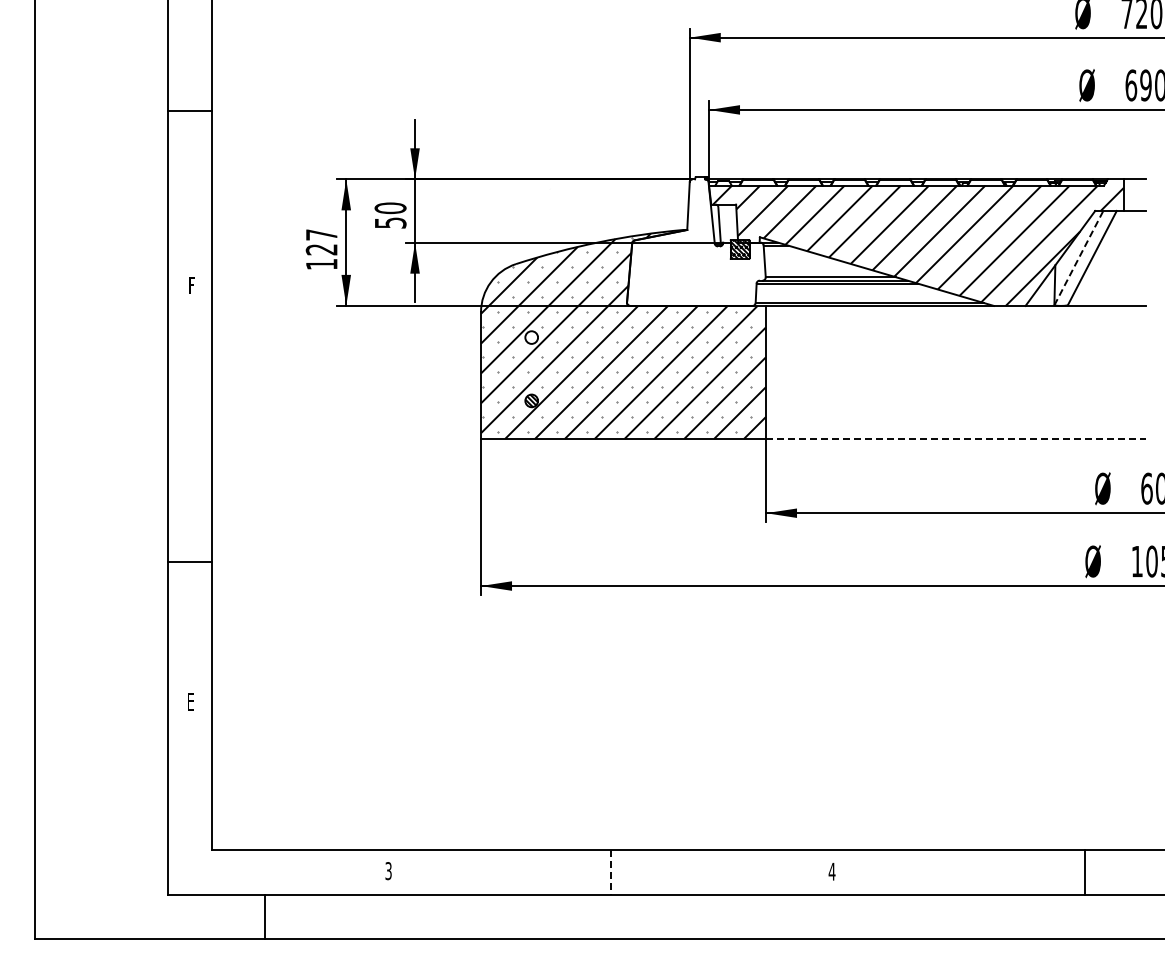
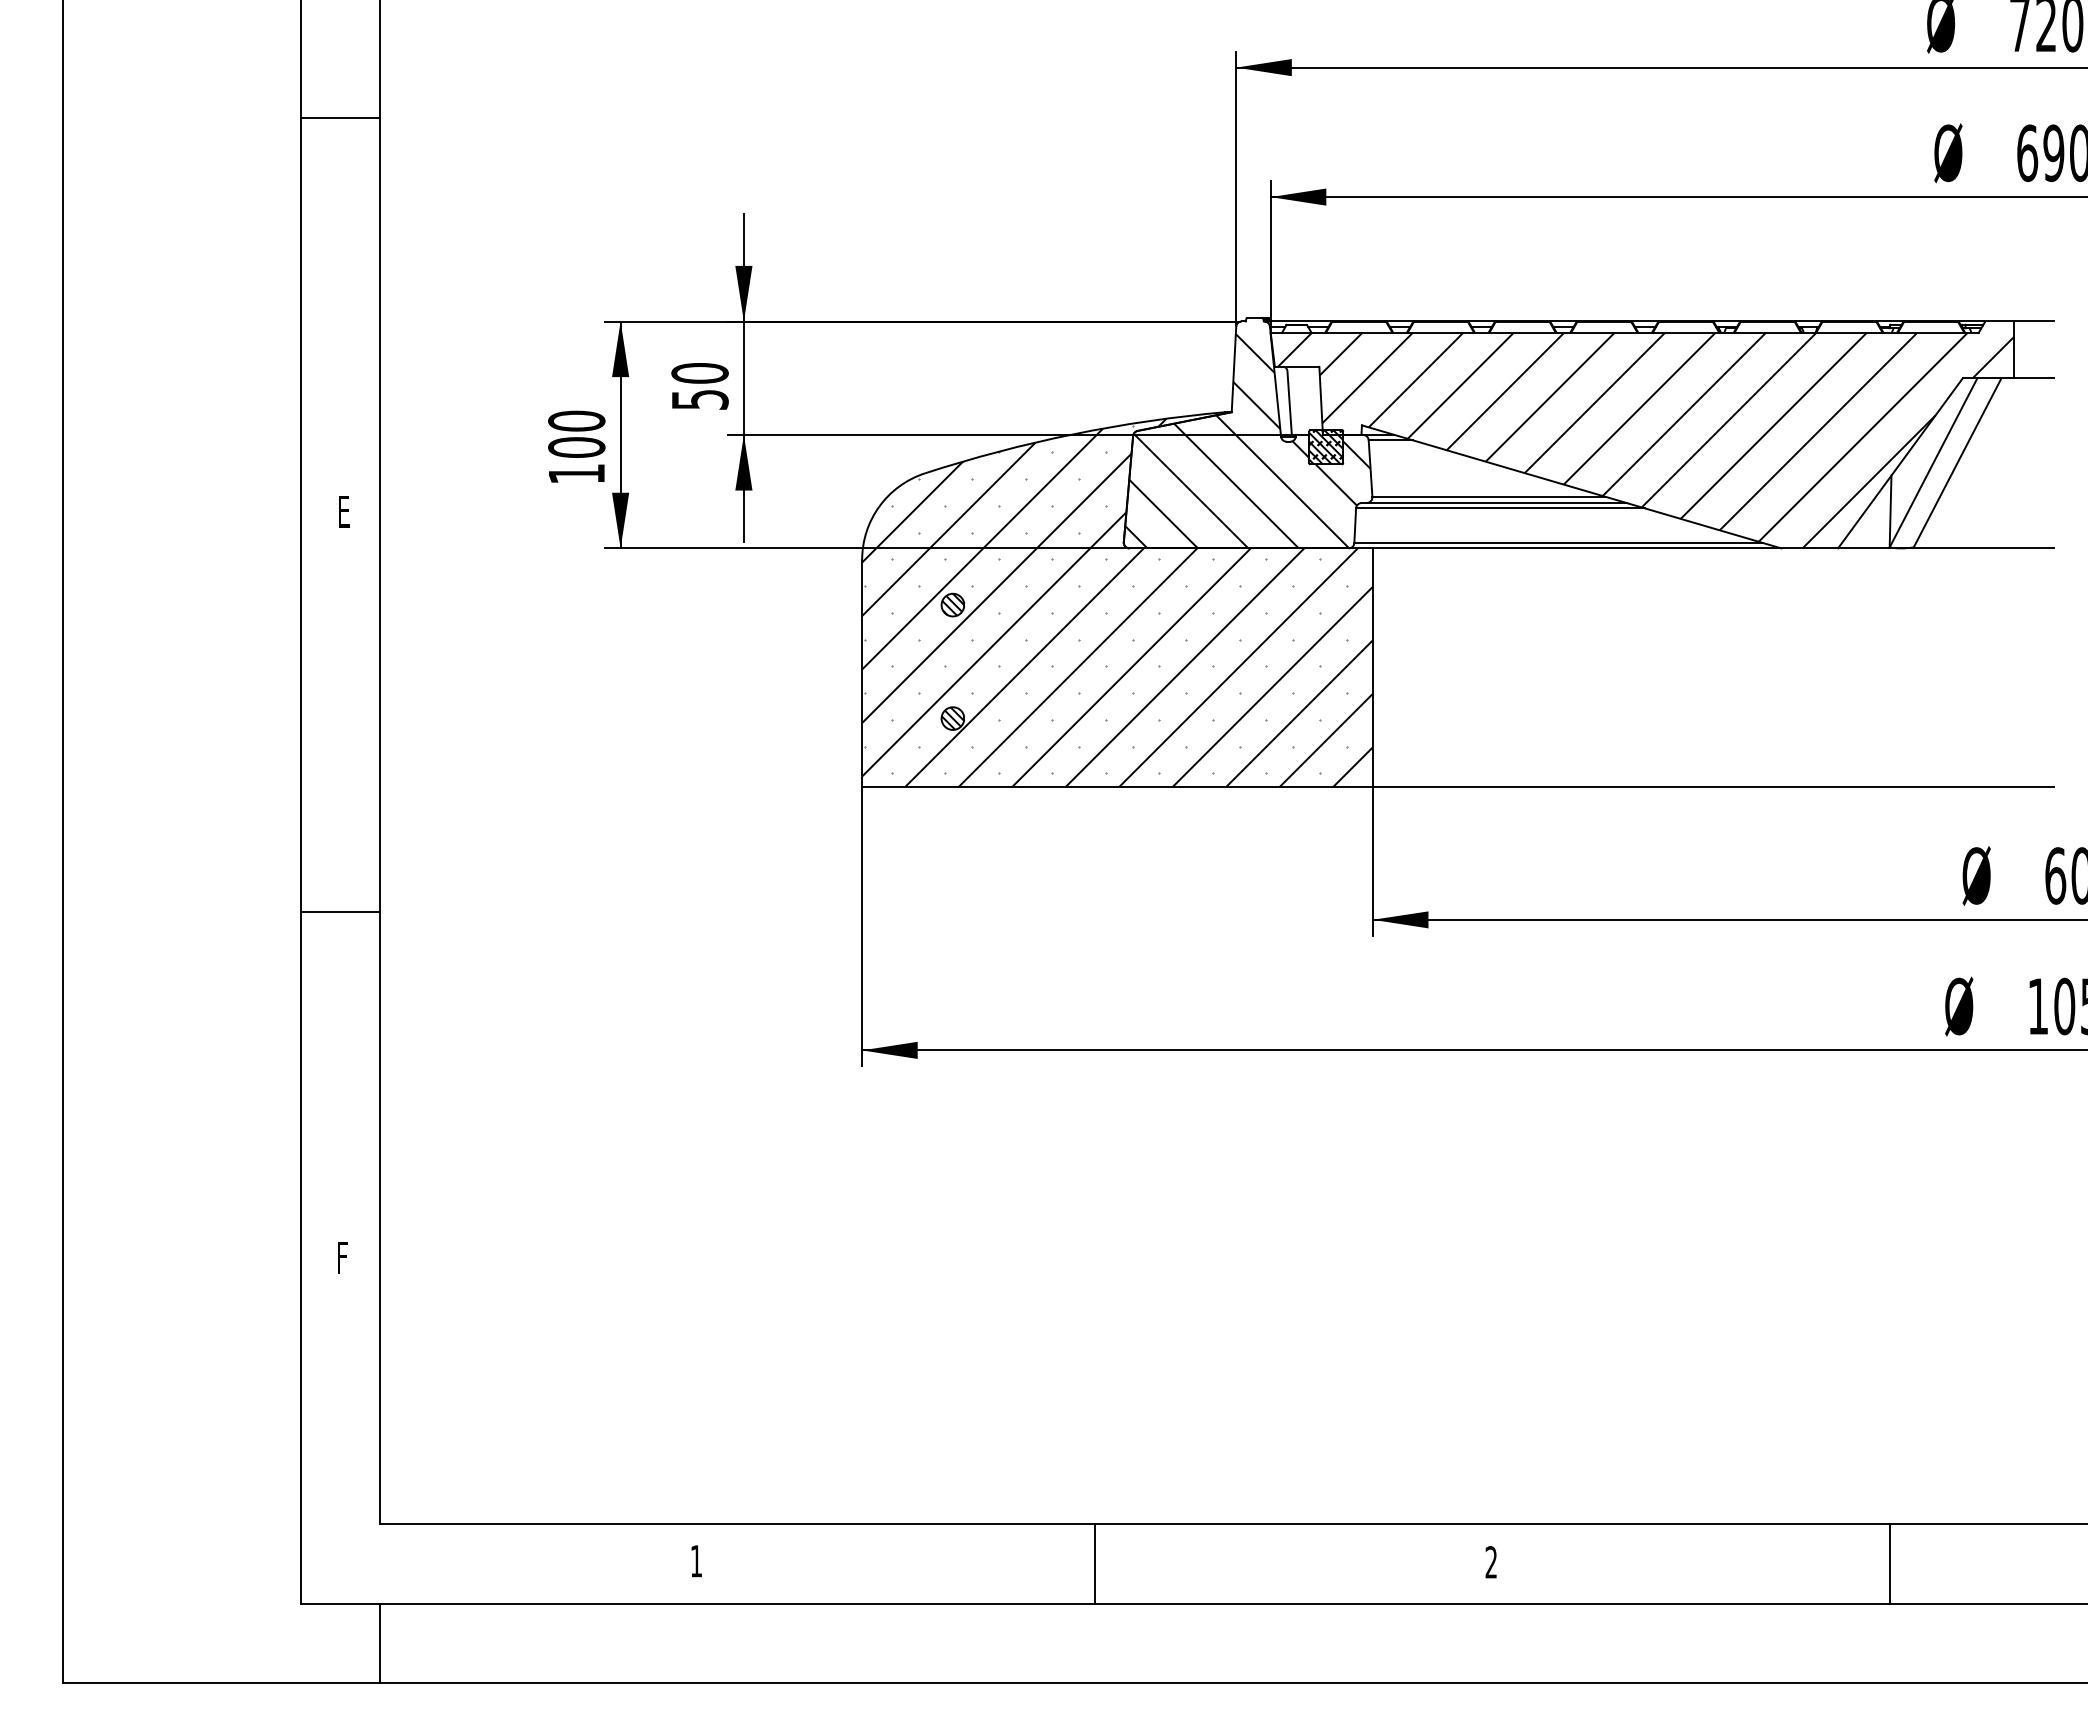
line: (189, 110) -> (339, 117), moved
text: (321, 242) -> (576, 434), 127 -> 100
hatch: (695, 245) -> (1246, 440), added
line: (1079, 257) -> (1934, 461), dashed -> solid
text: (192, 286) -> (345, 513), F -> E
hatch: (531, 337) -> (952, 604), added
line: (955, 438) -> (1712, 785), dashed -> solid
line: (189, 562) -> (339, 913), moved
text: (191, 702) -> (343, 1259), E -> F
text: (388, 871) -> (696, 1561), 3 -> 1
text: (831, 871) -> (1490, 1561), 4 -> 2
line: (1085, 872) -> (1889, 1563), moved
line: (611, 873) -> (1095, 1565), dashed -> solid
line: (265, 916) -> (380, 1642), moved

